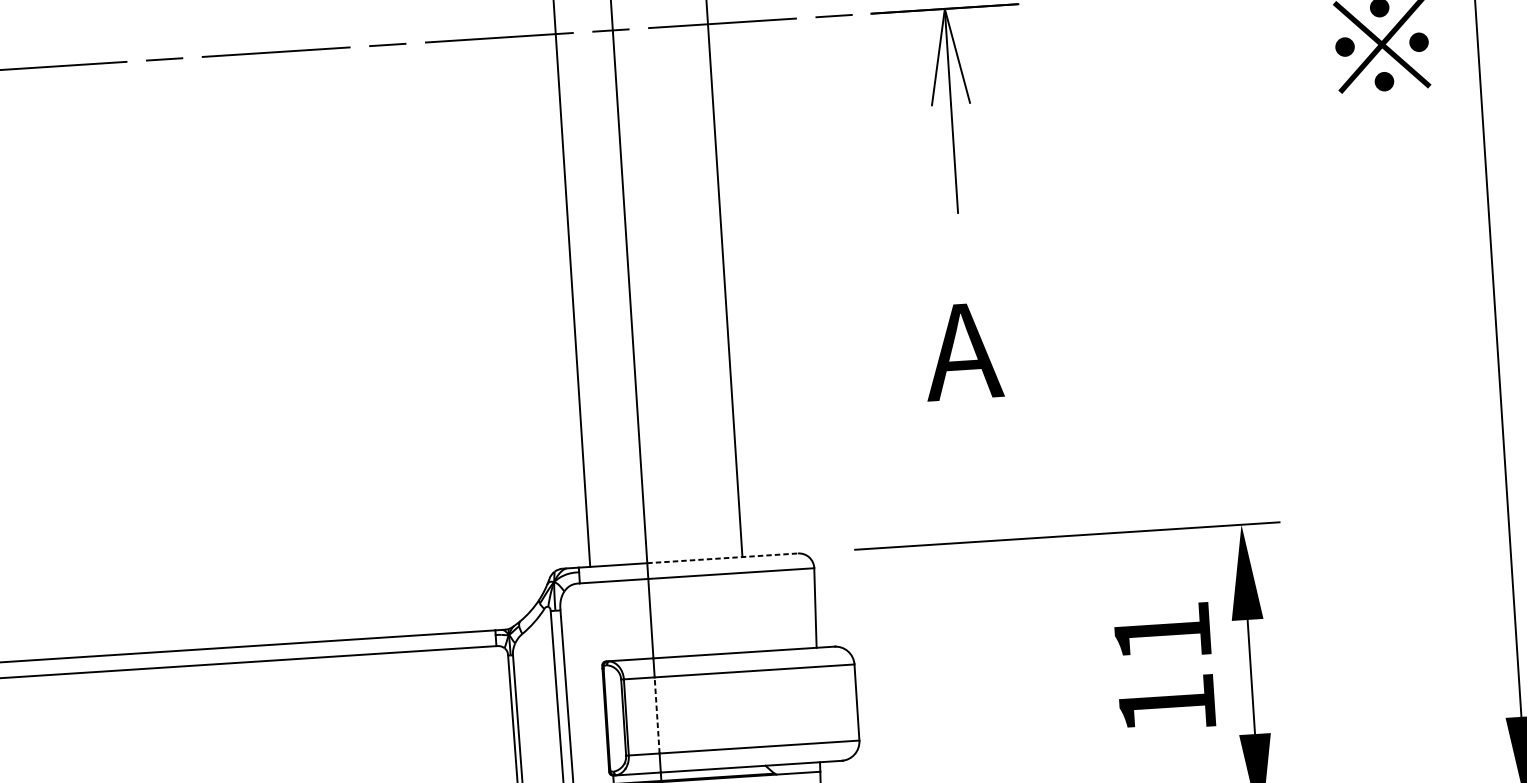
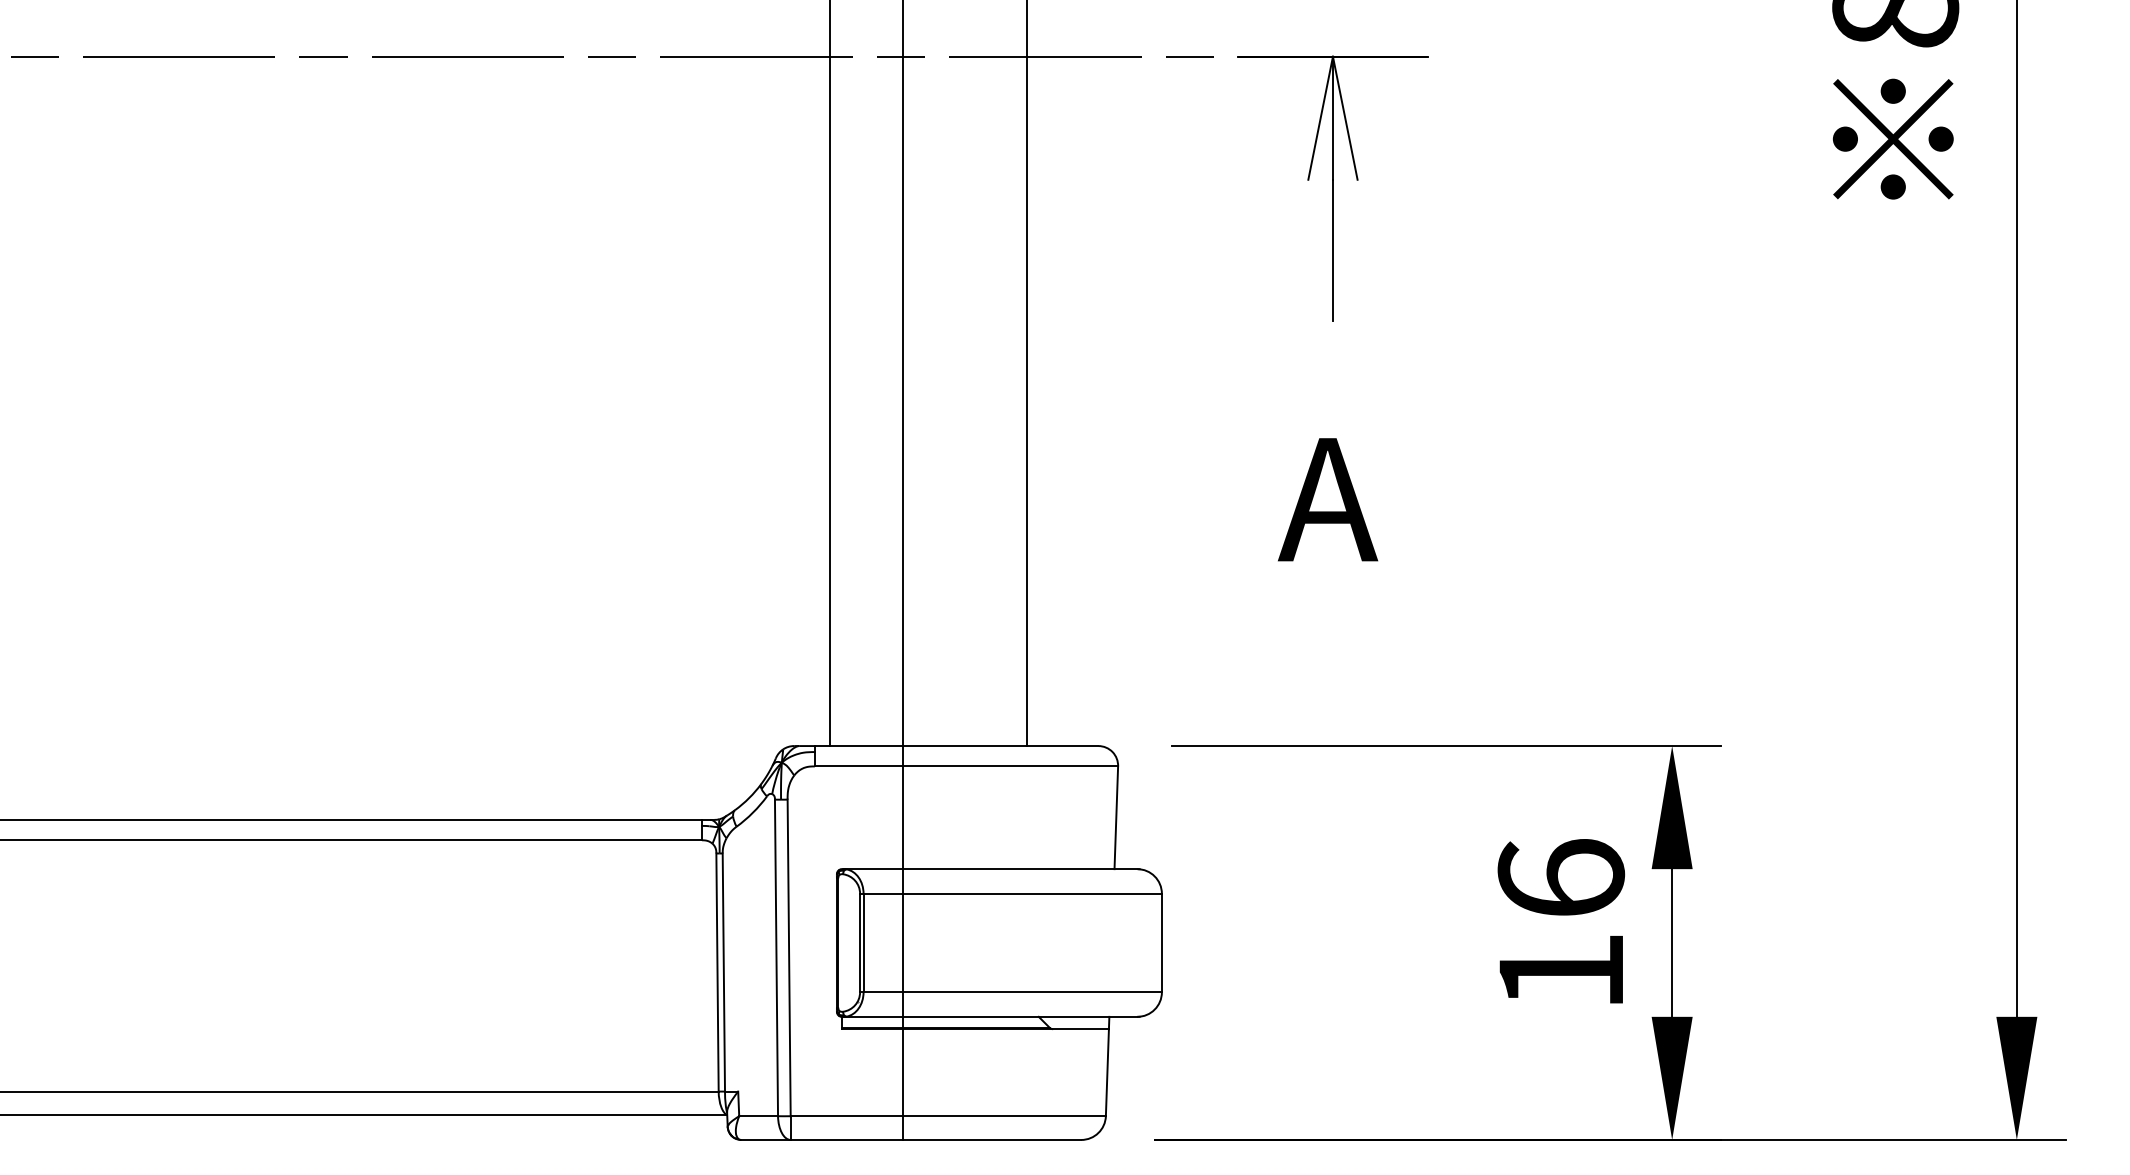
line: (722, 558) -> (1000, 746), dashed -> solid
text: (1162, 631) -> (1561, 877), 11 -> 16
line: (657, 715) -> (903, 942), dashed -> solid

